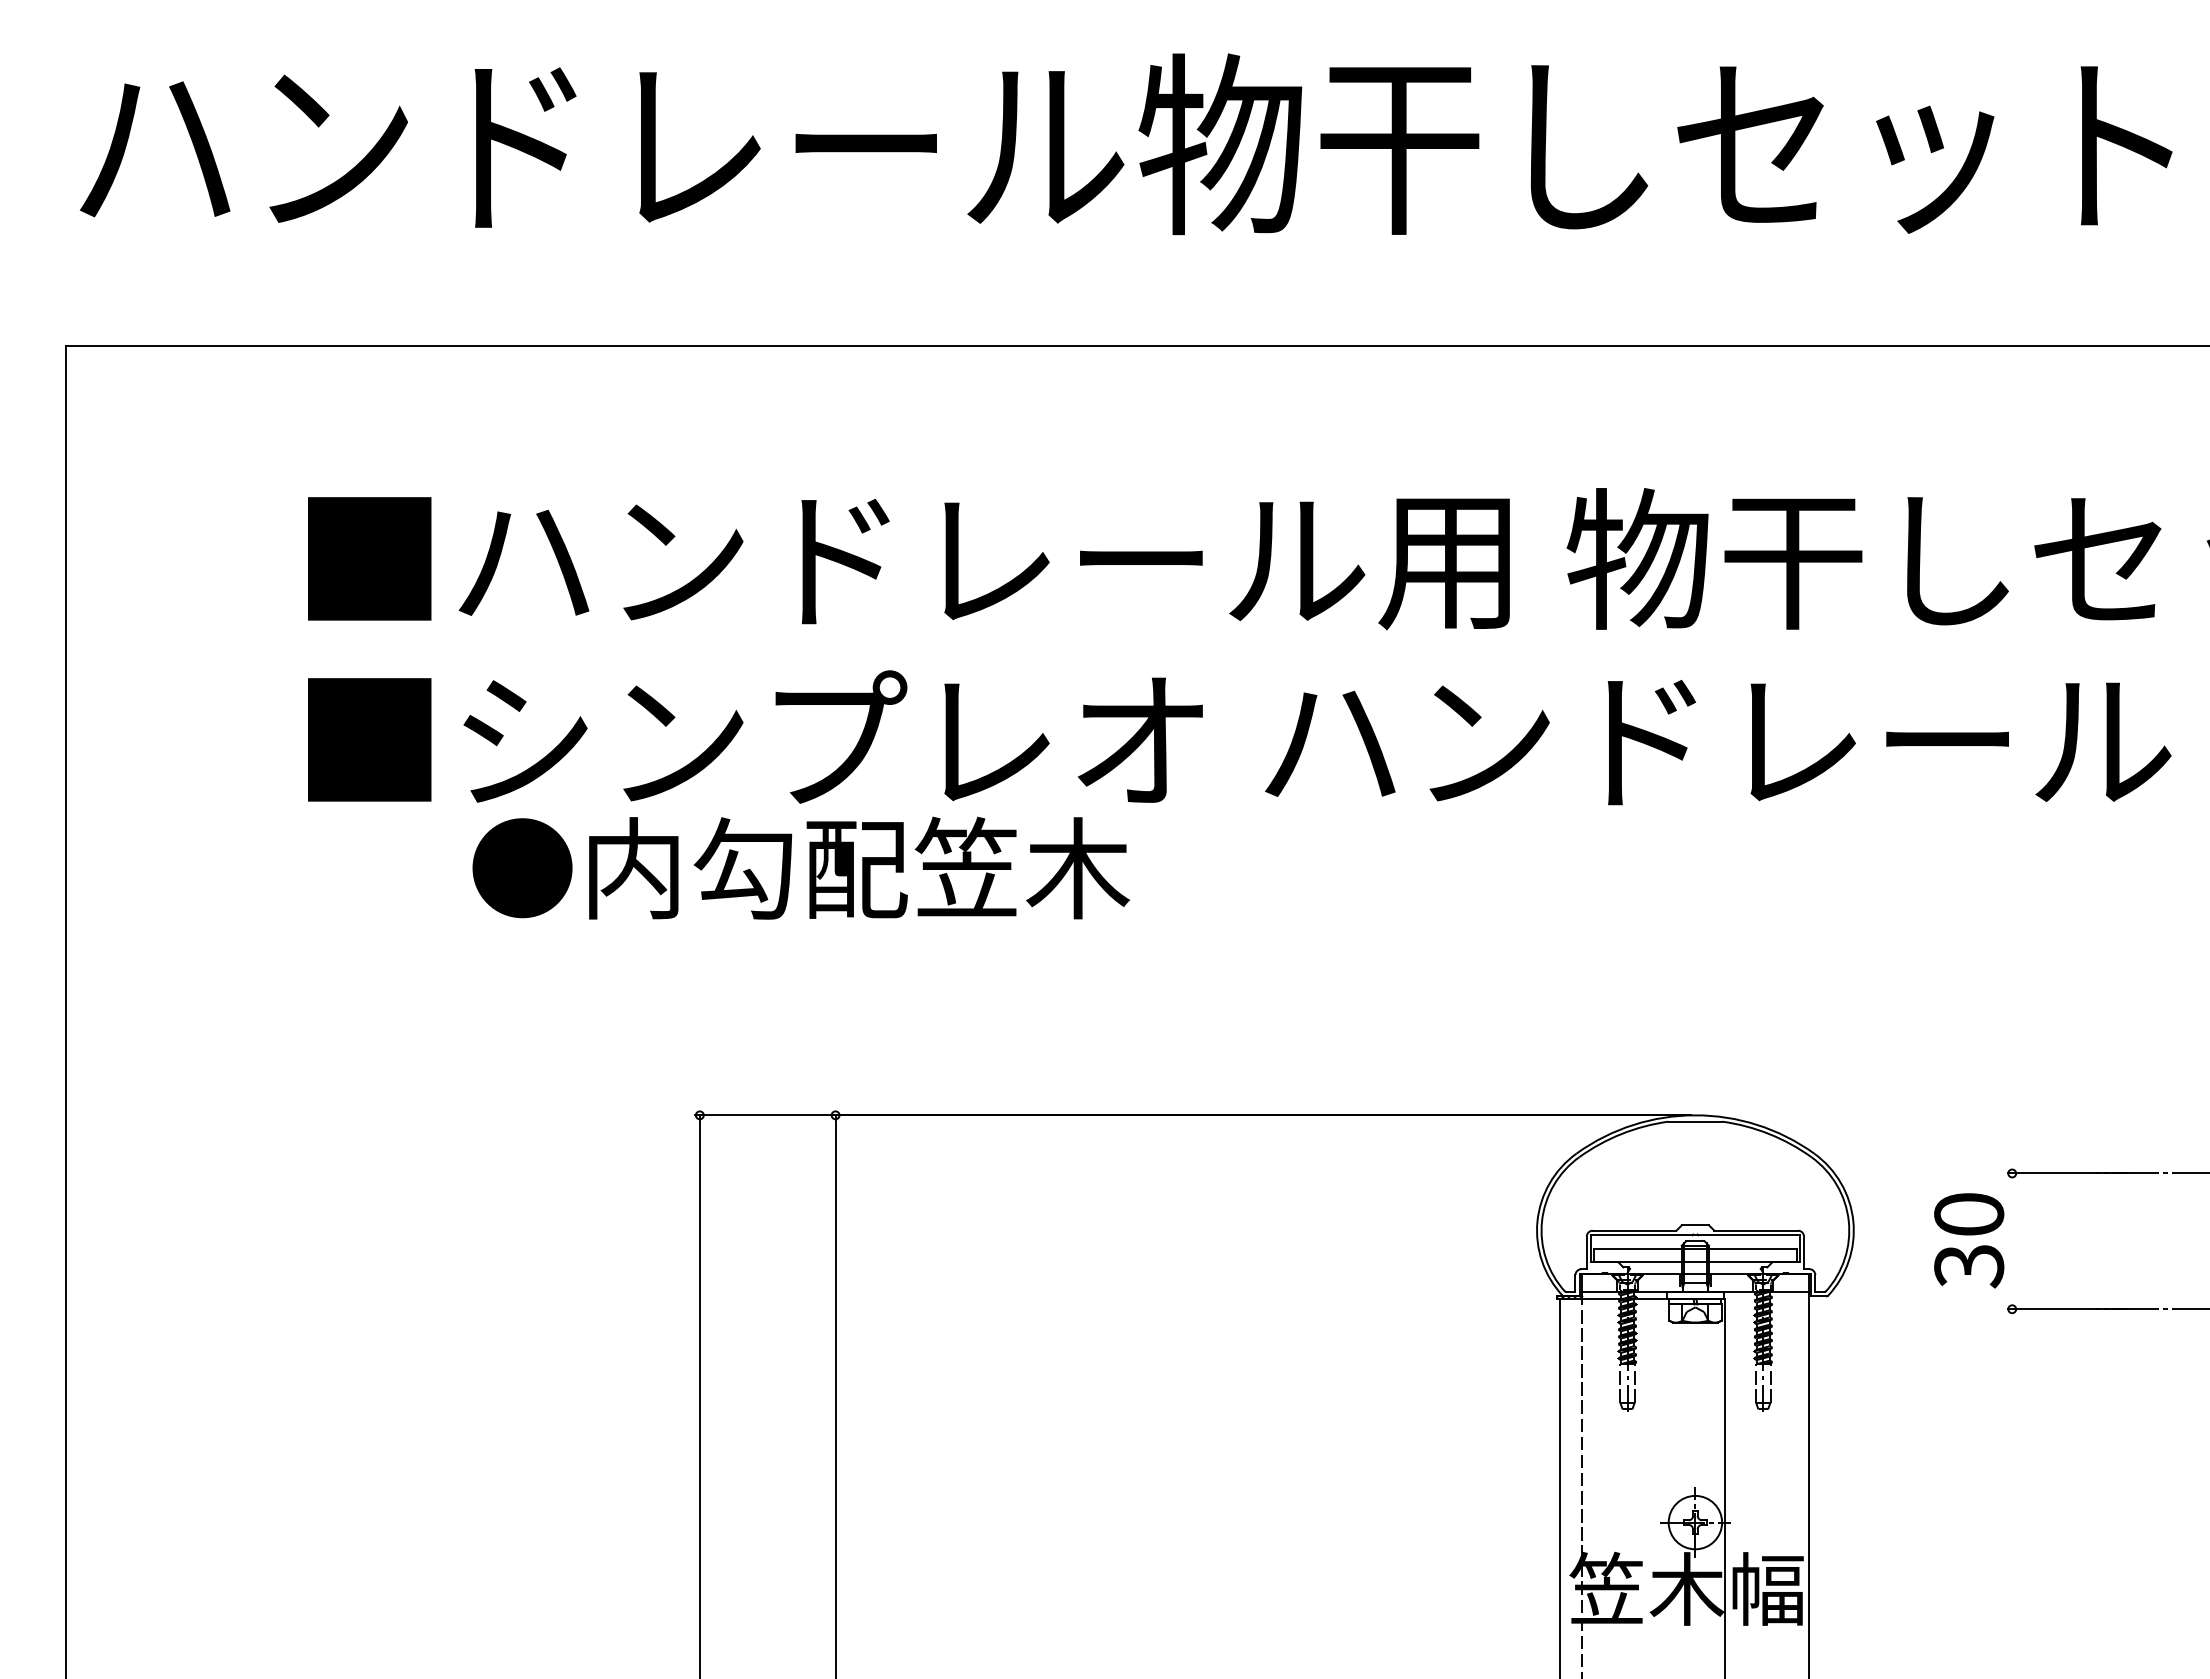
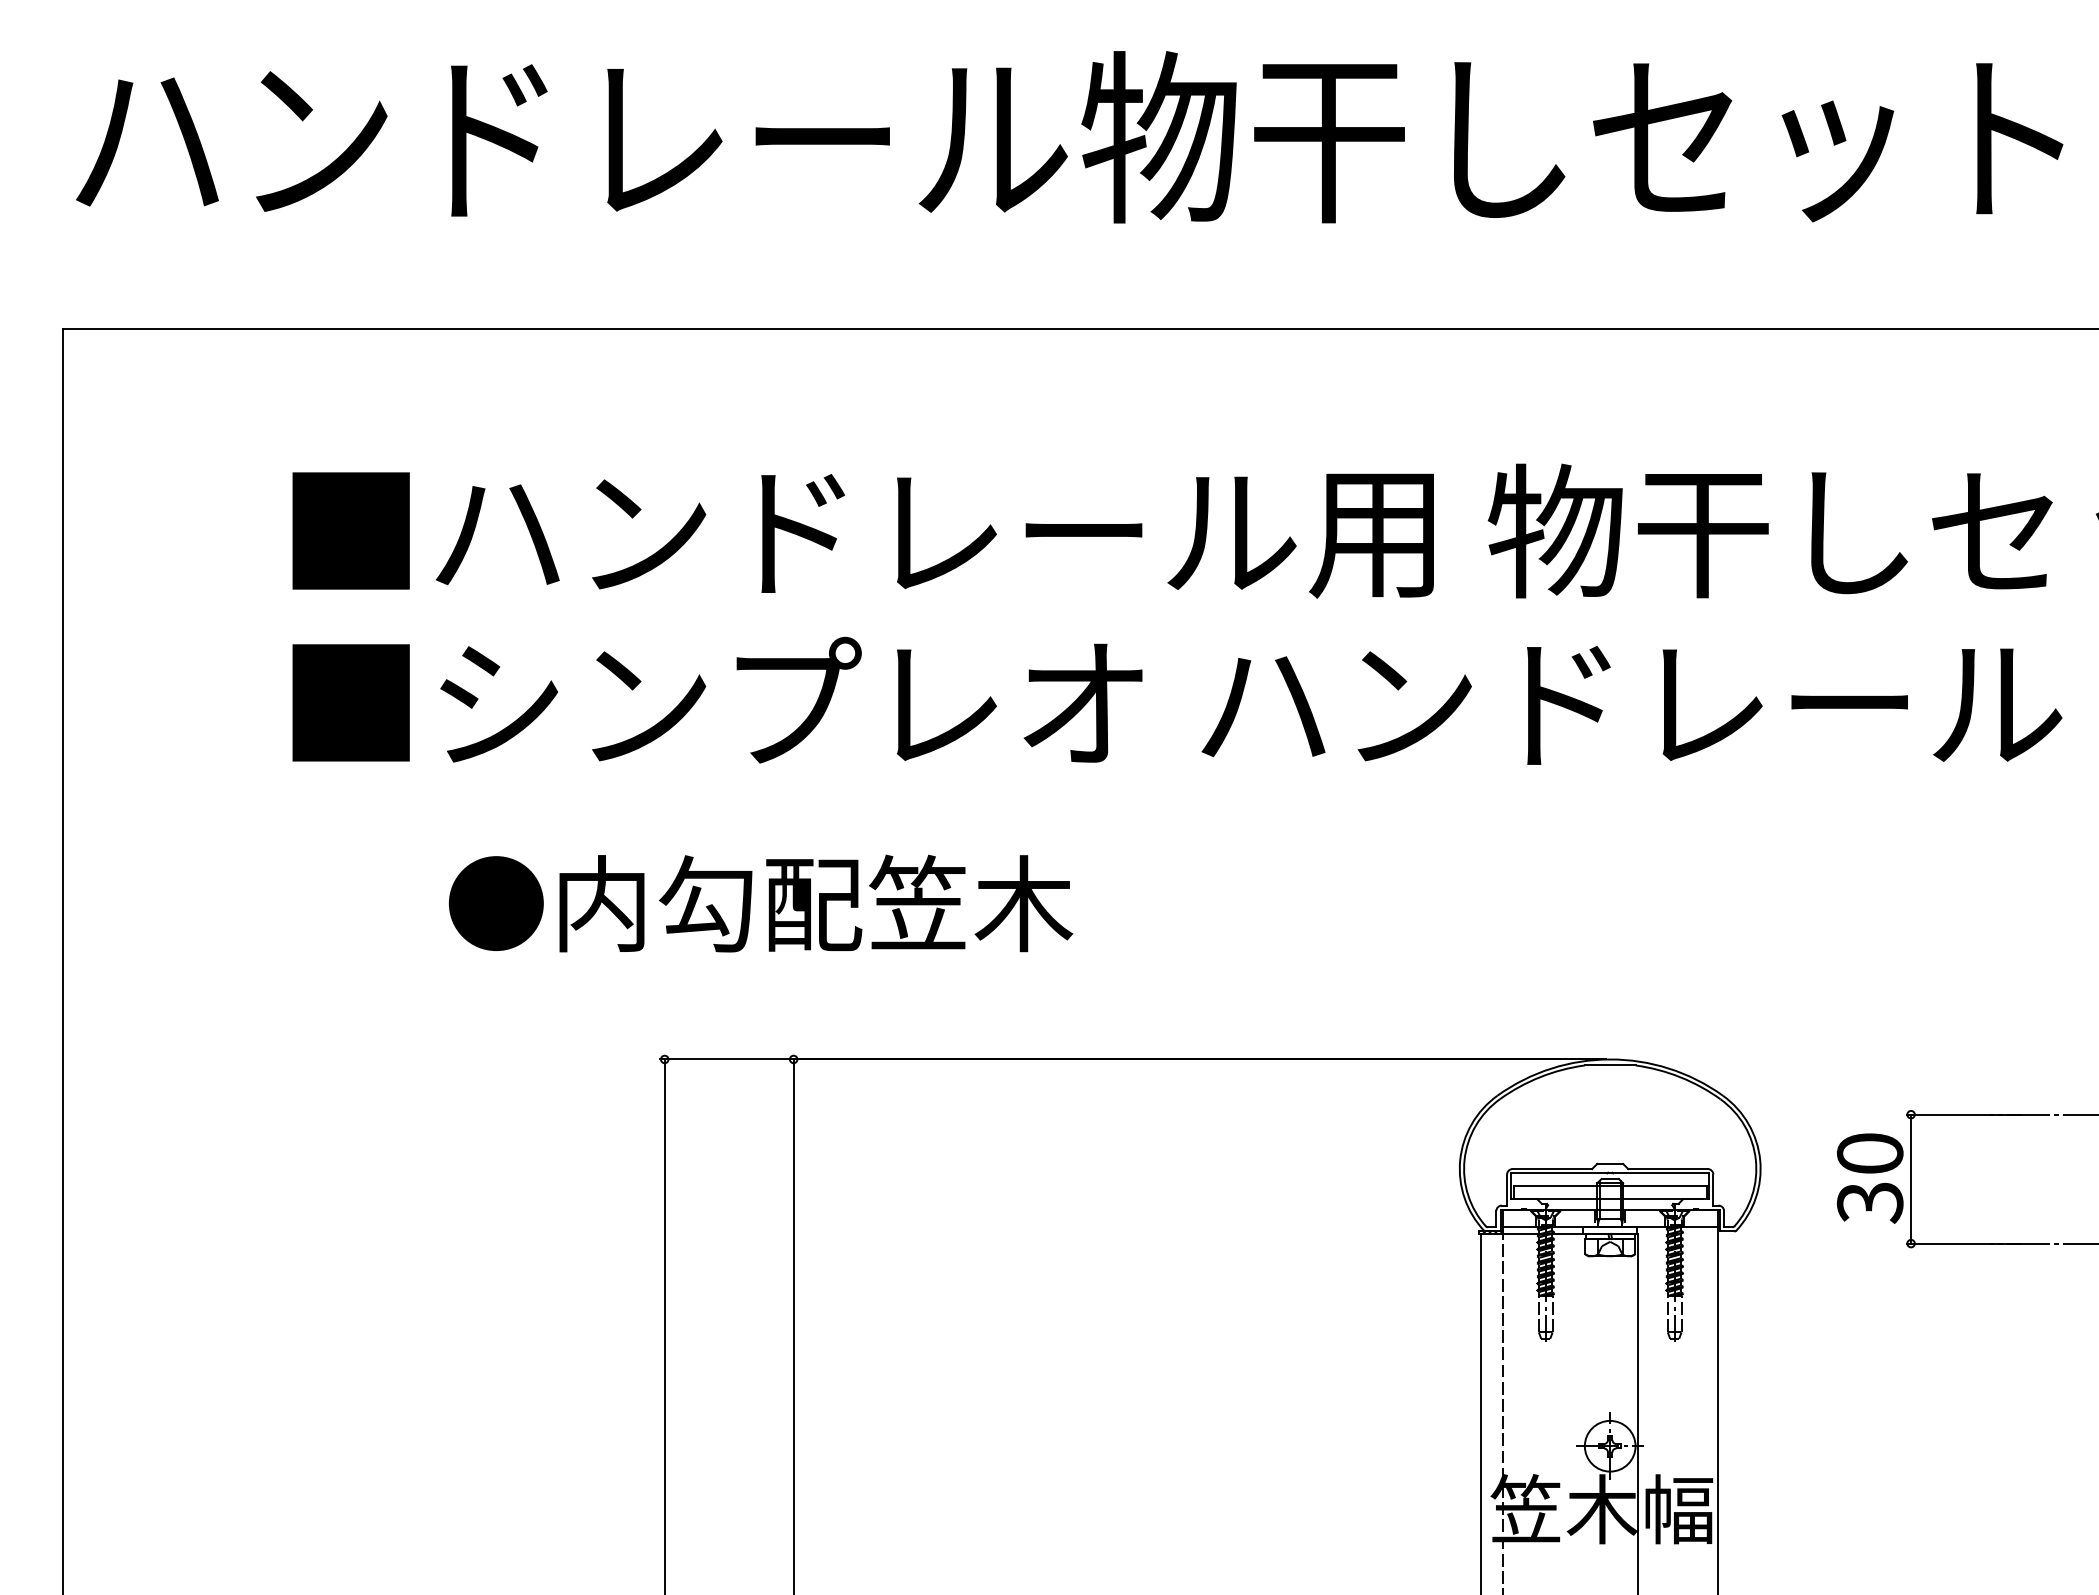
text: (800, 867) -> (760, 902), moved
line: (2012, 1241) -> (1911, 1179), added

